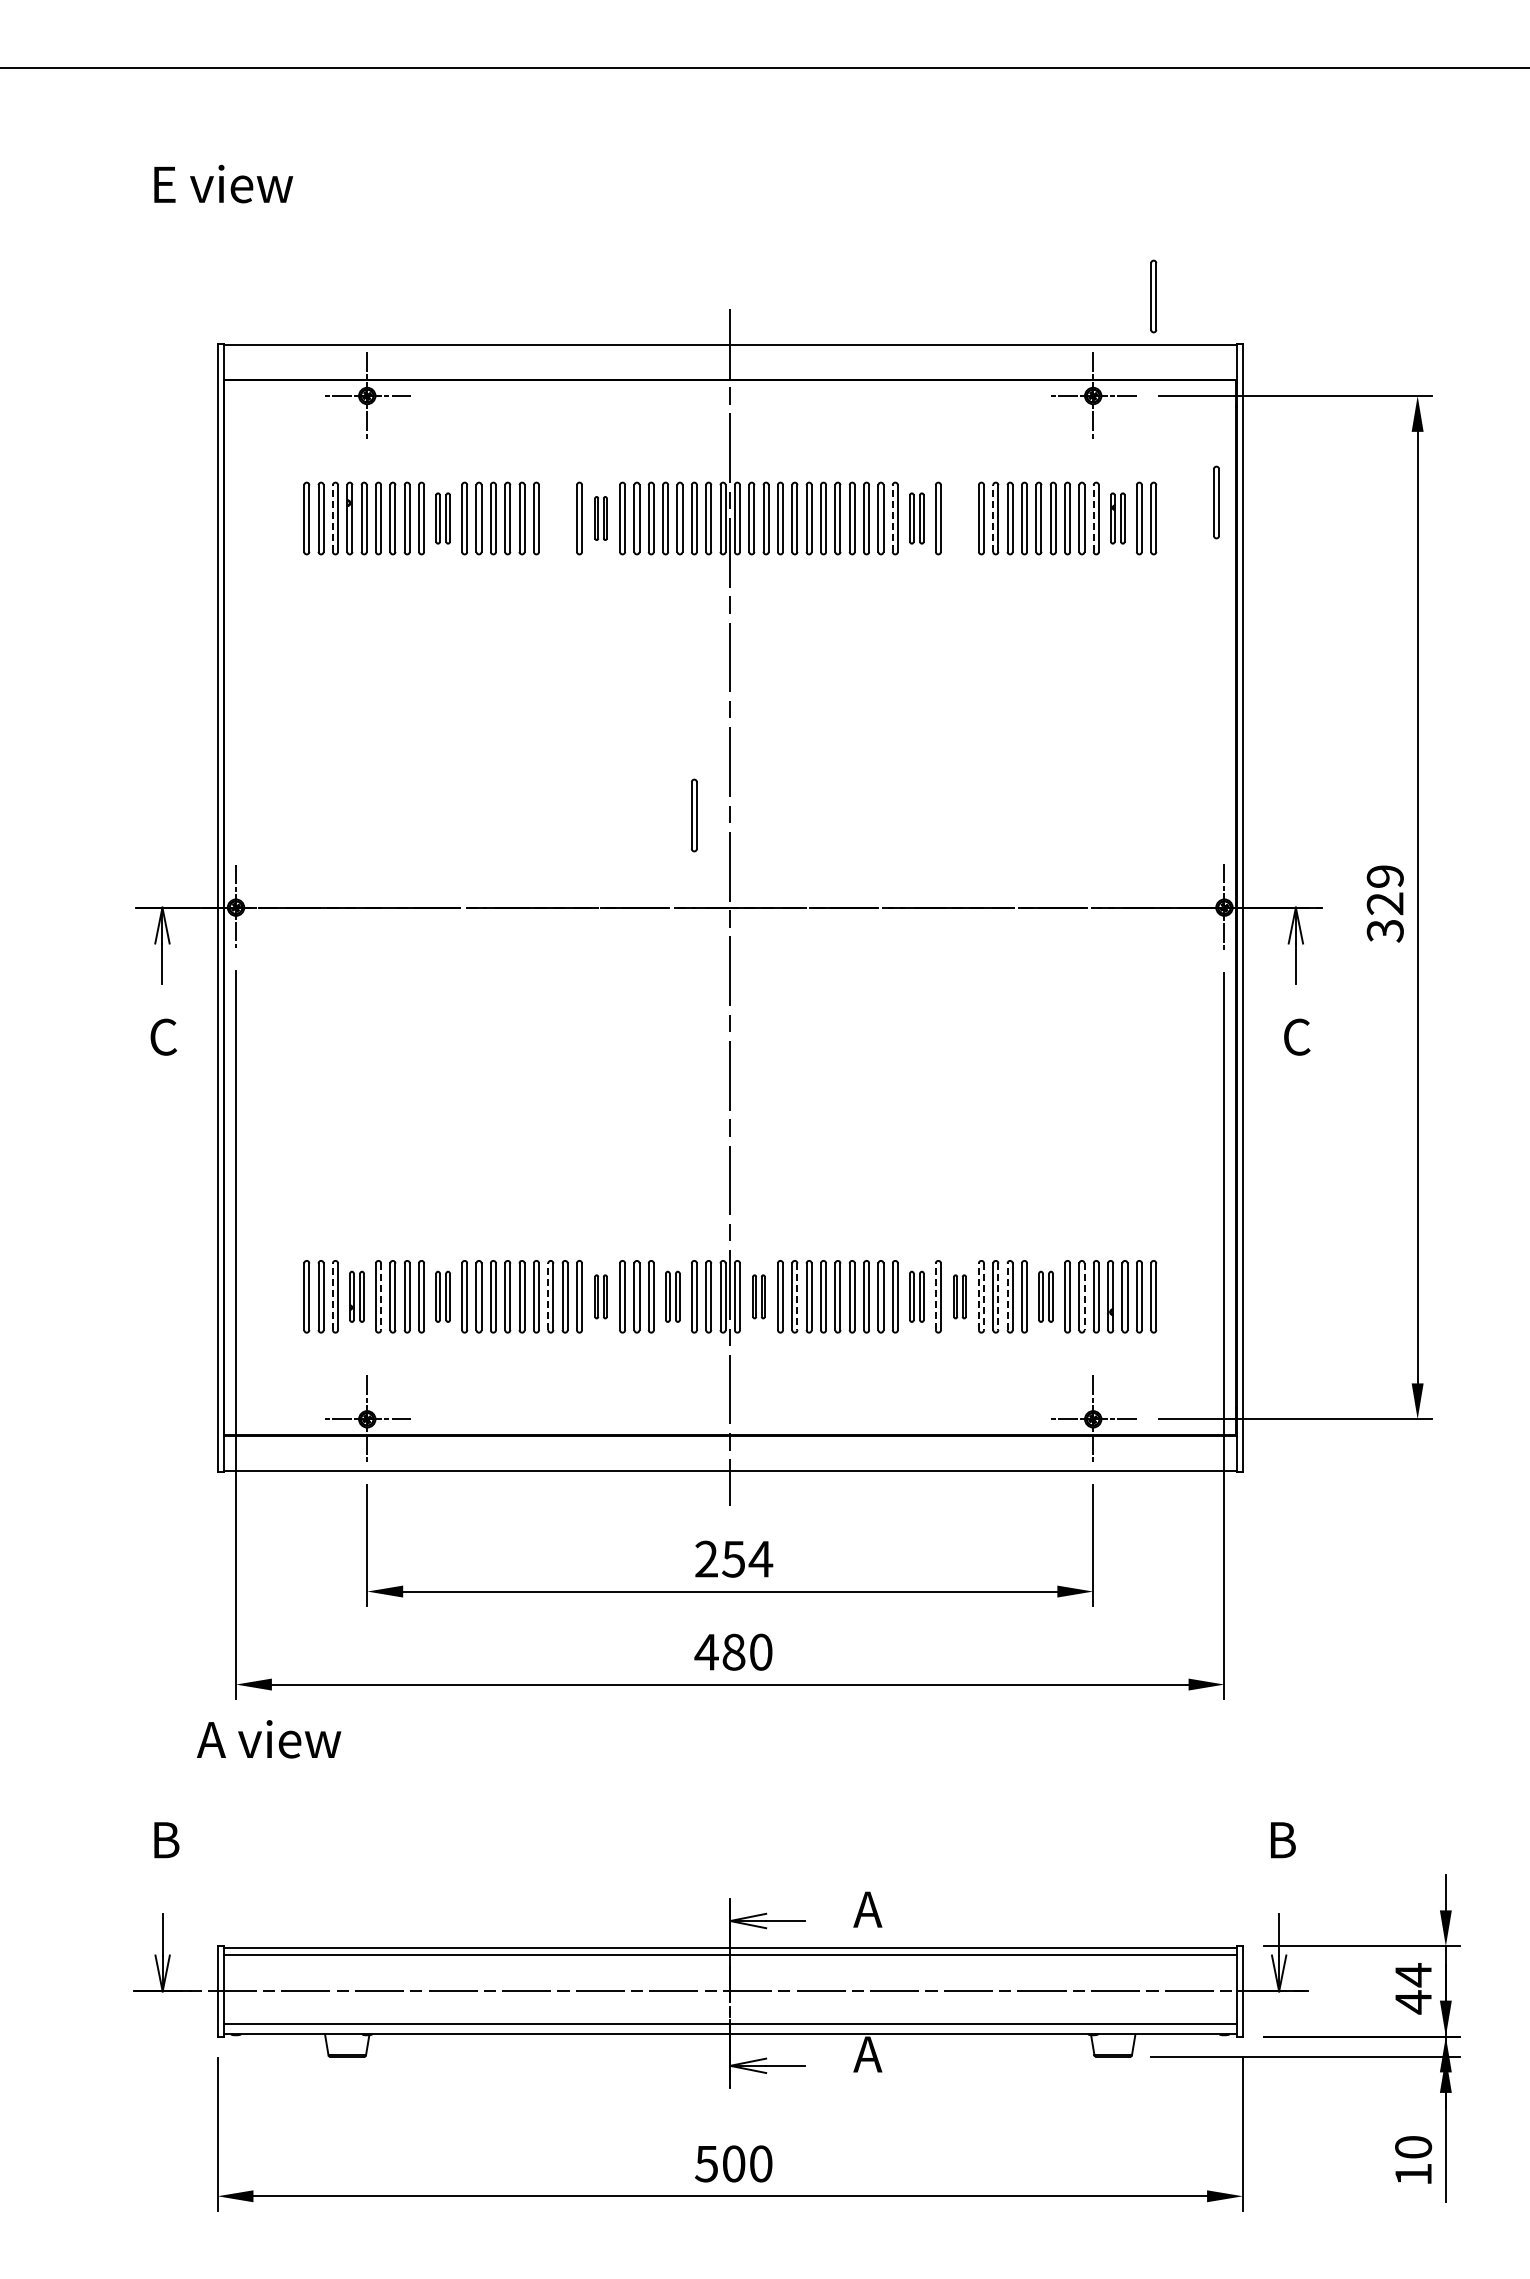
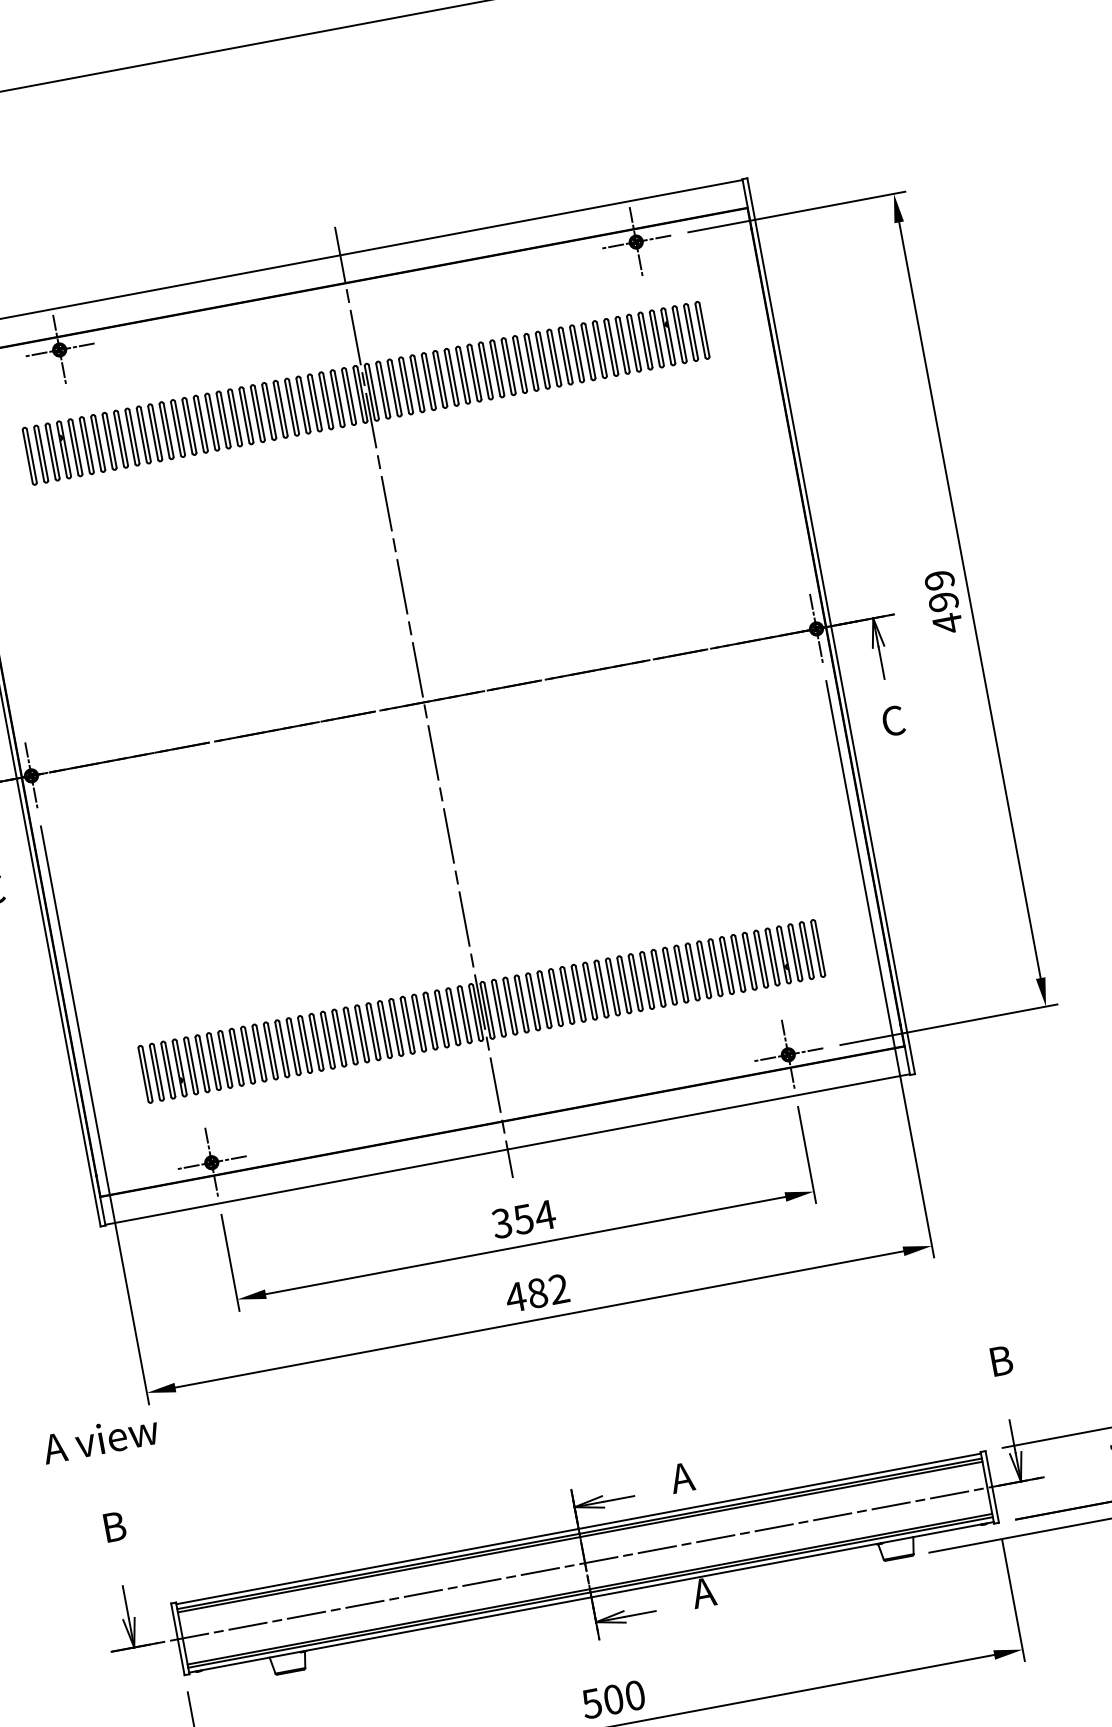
part: (1153, 296) -> (669, 154), removed
part: (1216, 502) -> (749, 308), removed
line: (332, 518) -> (50, 452), dashed -> solid
part: (442, 518) -> (137, 436), size x1.43
part: (557, 518) -> (228, 419), added
part: (600, 518) -> (263, 412), size x1.67
line: (892, 518) -> (495, 369), dashed -> solid
part: (916, 518) -> (514, 365), size x1.43
part: (959, 518) -> (548, 359), added
line: (993, 518) -> (575, 354), dashed -> solid
line: (1093, 518) -> (654, 339), dashed -> solid
part: (1117, 518) -> (673, 335), size x1.43
part: (694, 815) -> (381, 634), removed
text: (1384, 917) -> (945, 612), 329 -> 499
line: (332, 1296) -> (165, 1070), dashed -> solid
part: (356, 1296) -> (184, 1066), size x1.43
part: (442, 1296) -> (253, 1054), size x1.43
line: (548, 1296) -> (337, 1038), dashed -> solid
part: (600, 1296) -> (378, 1030), size x1.67
part: (672, 1296) -> (435, 1019), size x1.43
part: (758, 1296) -> (504, 1007), size x1.67
part: (916, 1296) -> (629, 983), size x1.43
line: (935, 1296) -> (644, 980), dashed -> solid
part: (959, 1296) -> (663, 977), size x1.67
line: (978, 1296) -> (678, 974), dashed -> solid
line: (1007, 1296) -> (701, 970), dashed -> solid
part: (1045, 1296) -> (732, 964), size x1.43
line: (381, 1297) -> (204, 1063), dashed -> solid
line: (797, 1297) -> (535, 1002), dashed -> solid
line: (984, 1297) -> (683, 974), dashed -> solid
line: (998, 1297) -> (694, 972), dashed -> solid
line: (1084, 1297) -> (763, 959), dashed -> solid
text: (705, 1559) -> (501, 1223), 254 -> 354
text: (760, 1651) -> (558, 1288), 480 -> 482
text: (269, 1739) -> (100, 1439), moved
line: (729, 1958) -> (579, 1537), added
line: (729, 2028) -> (589, 1592), added

